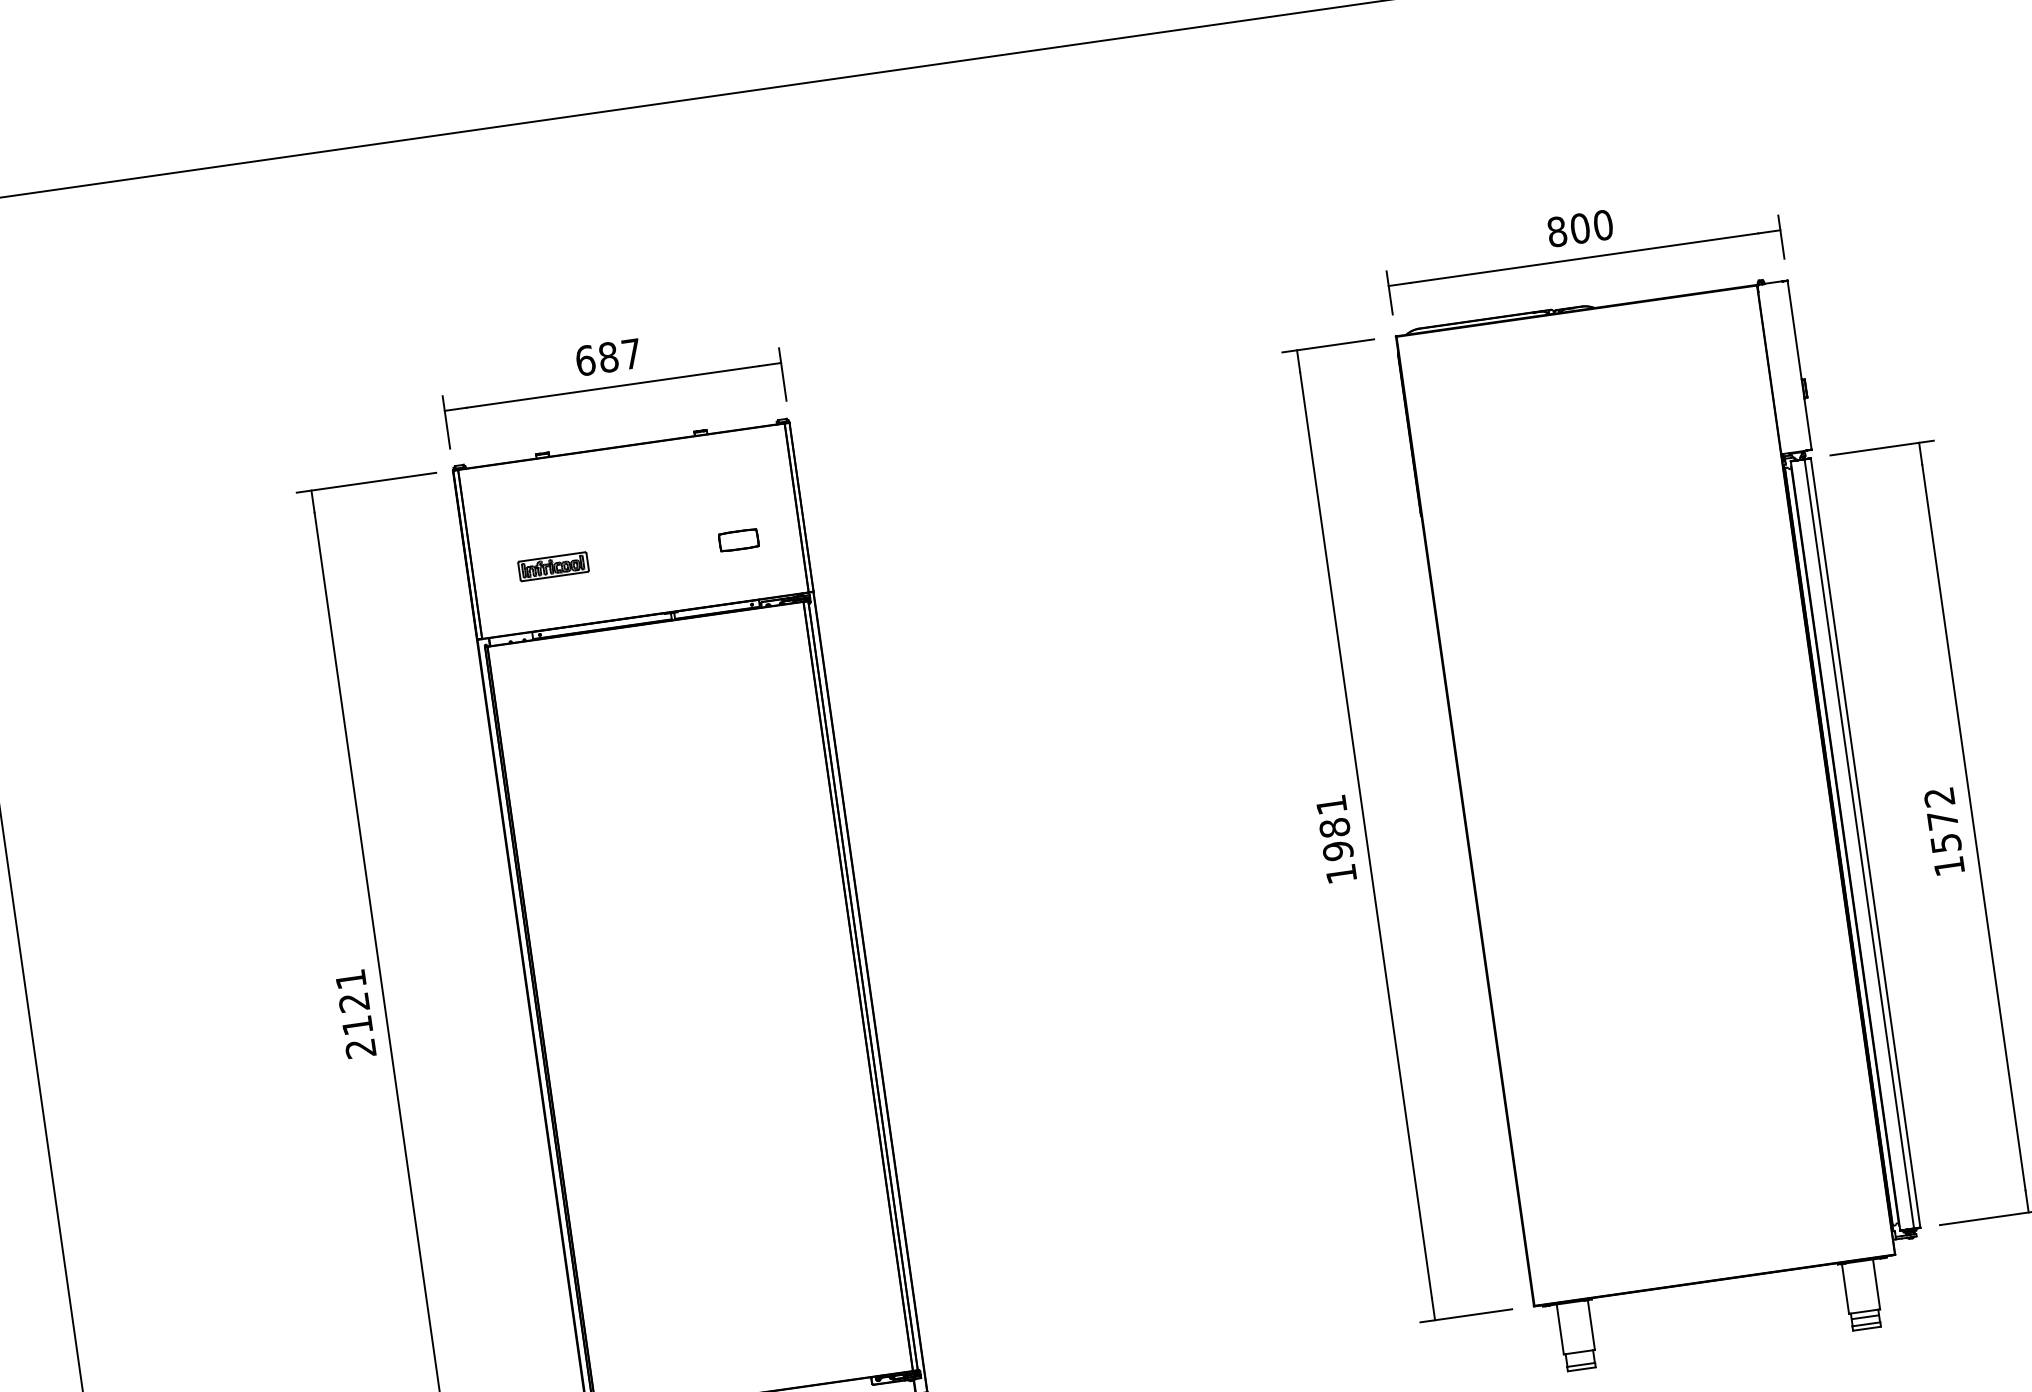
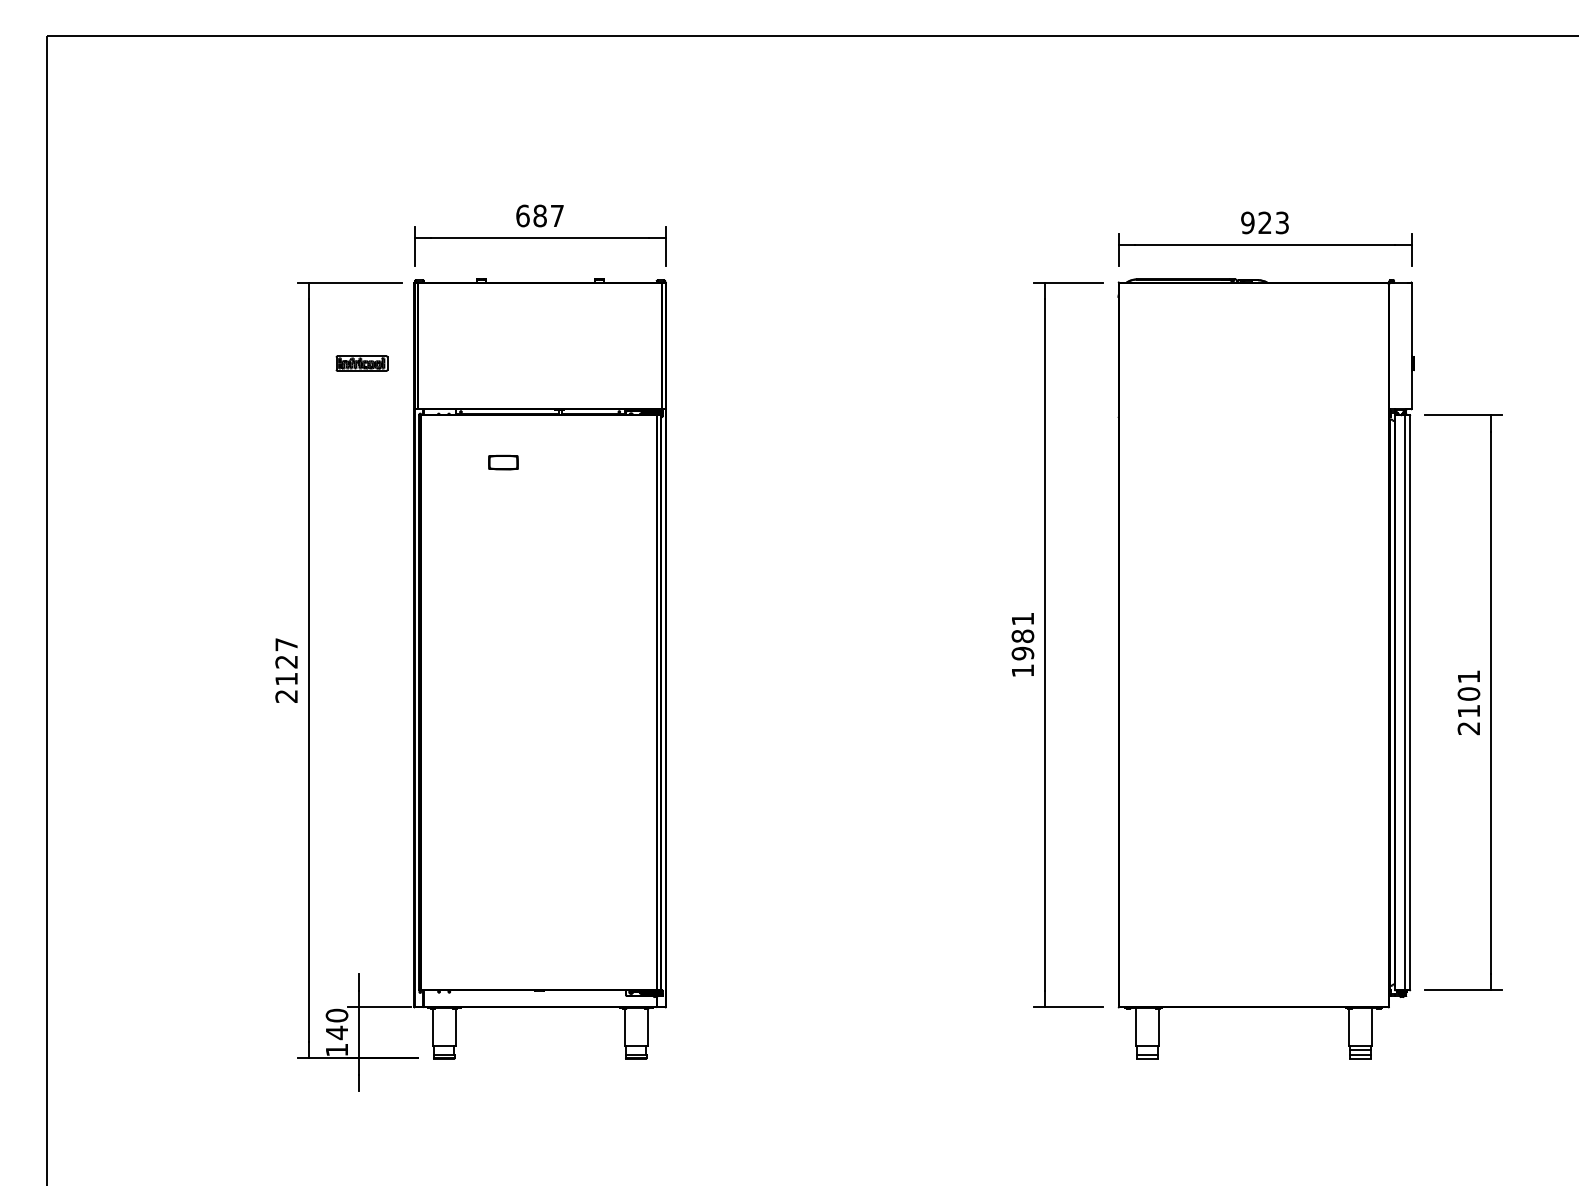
text: (1580, 227) -> (1265, 222), 800 -> 923
part: (738, 540) -> (503, 462), moved
part: (552, 566) -> (361, 363), moved
text: (1943, 831) -> (1468, 702), 1572 -> 2101
text: (350, 979) -> (286, 644), 2121 -> 2127

